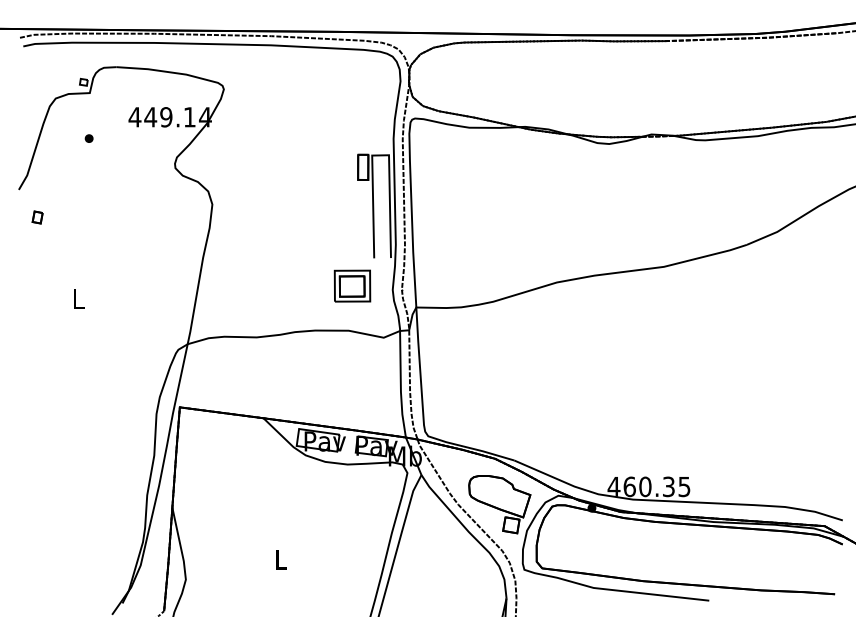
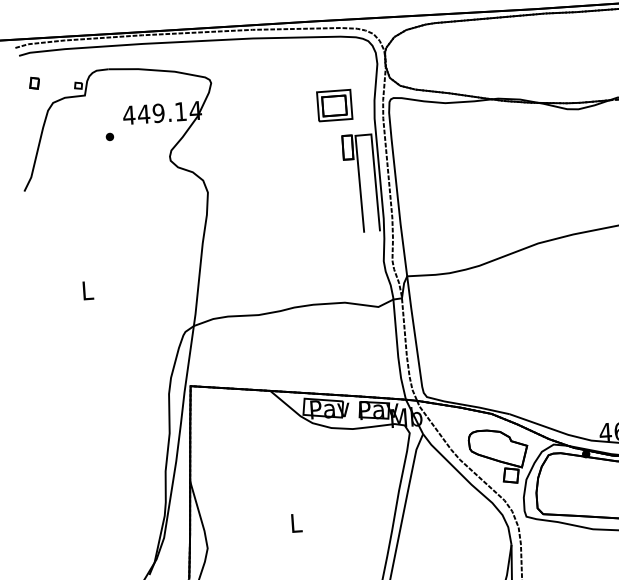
part: (88, 138) -> (109, 136), moved
part: (37, 217) -> (34, 83), moved
part: (352, 285) -> (334, 105), moved

